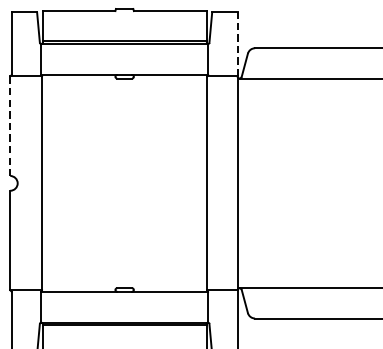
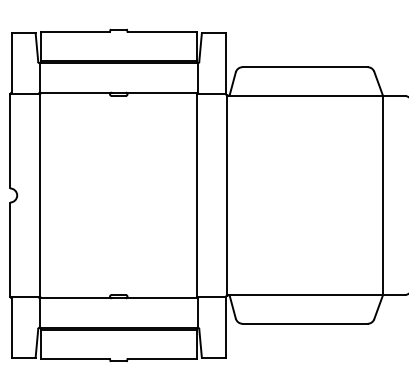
line: (238, 44) -> (226, 63), dashed -> solid
line: (10, 126) -> (10, 141), dashed -> solid

